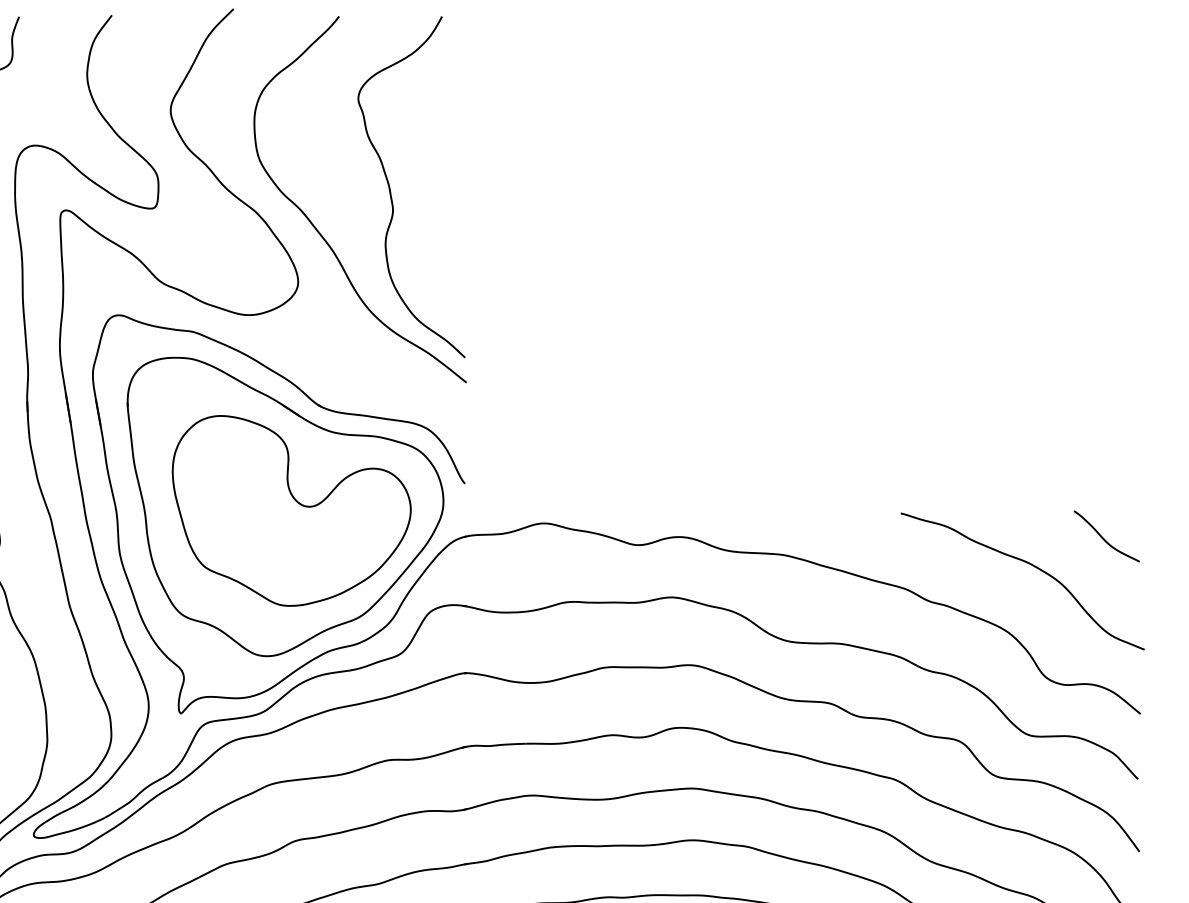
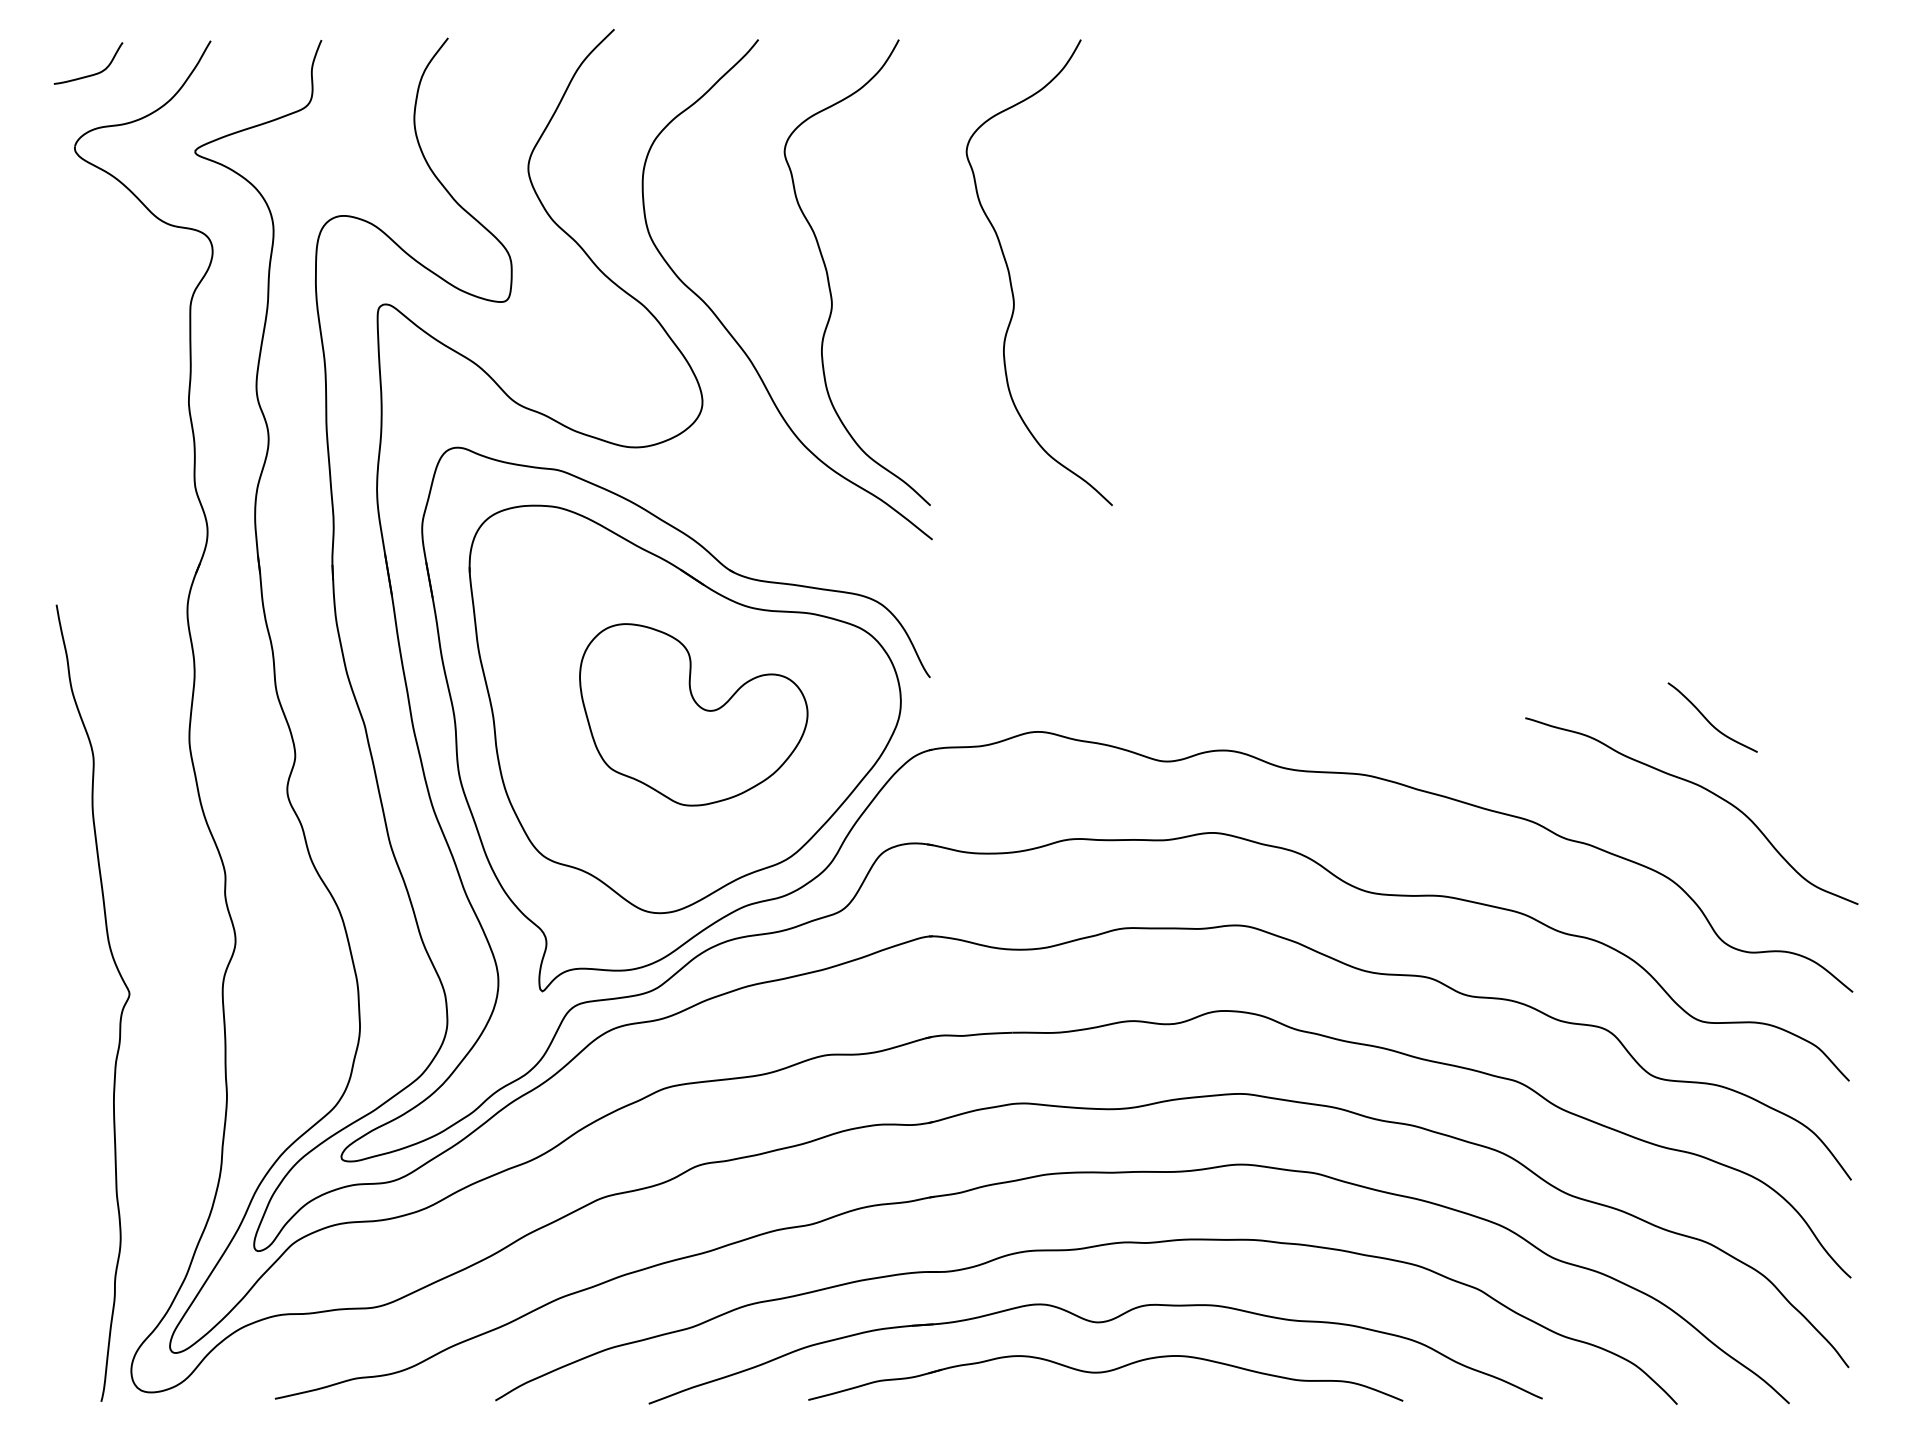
curve: (524, 192) -> (1011, 279), added
part: (291, 510) -> (693, 714), size x0.7
curve: (1103, 538) -> (1708, 720), moved

